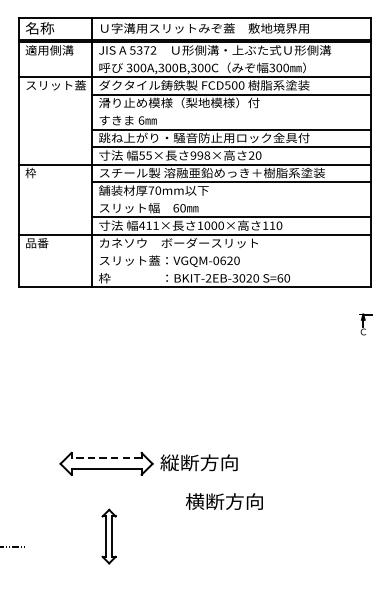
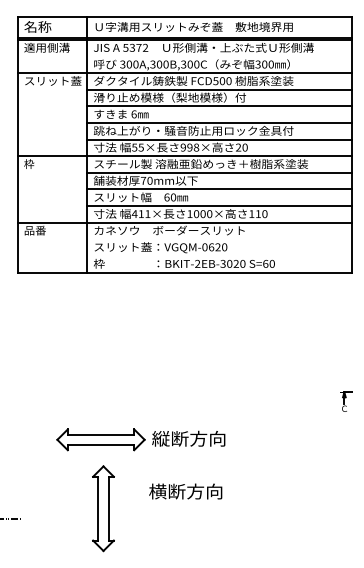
line: (231, 112) -> (219, 106), added
line: (231, 199) -> (219, 189), added
part: (365, 324) -> (346, 401), moved
line: (106, 458) -> (100, 434), dashed -> solid
text: (224, 501) -> (185, 491), moved
part: (109, 536) -> (103, 508), size x1.67

